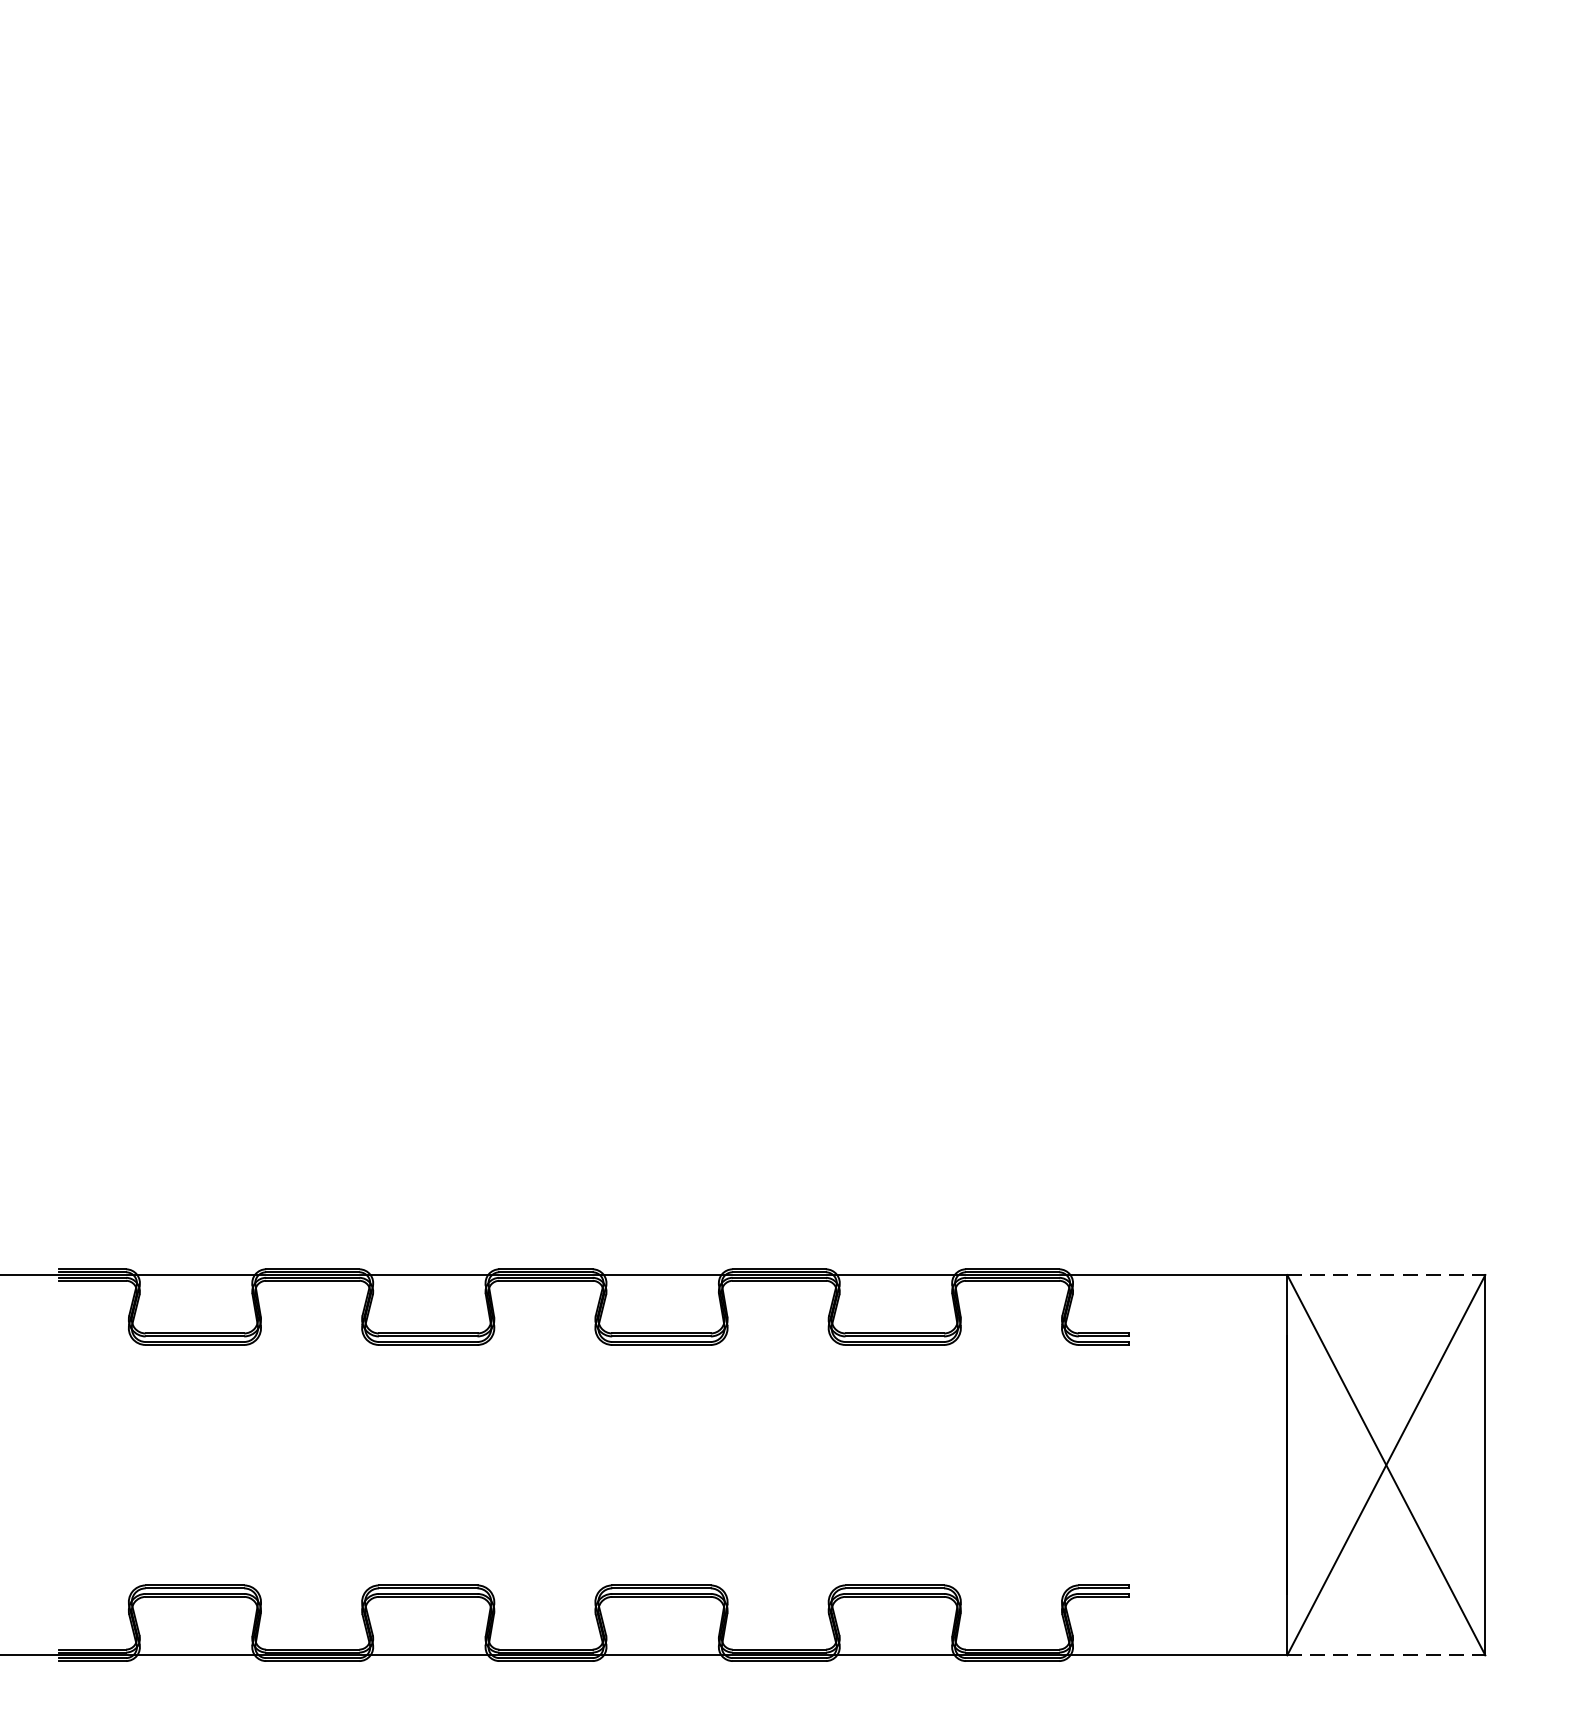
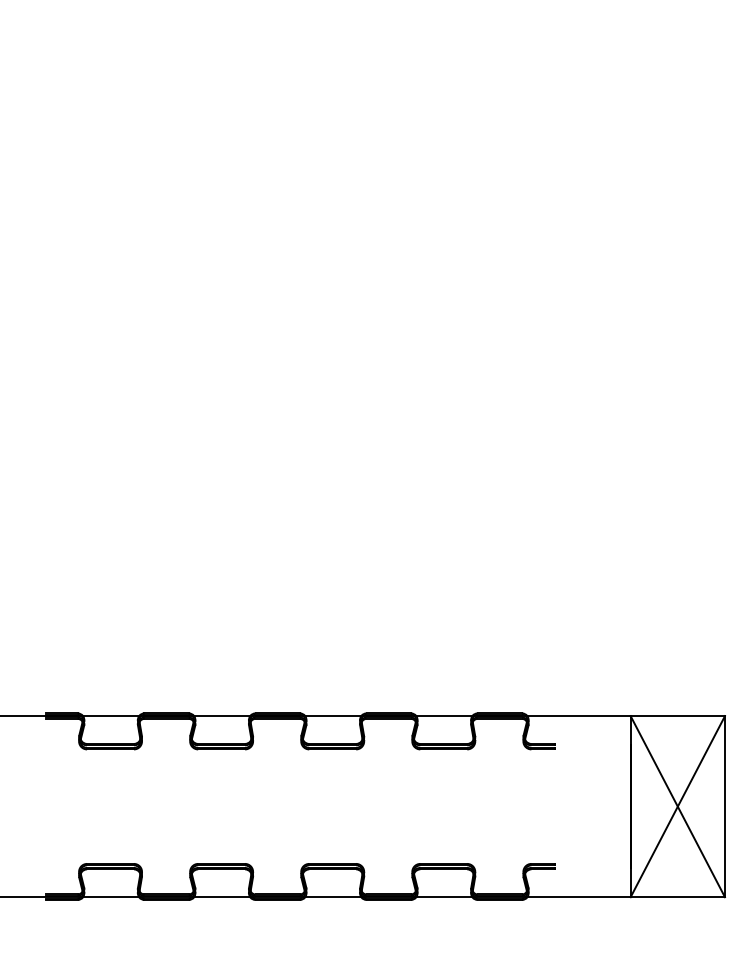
line: (1387, 1275) -> (678, 716), dashed -> solid
line: (1387, 1655) -> (678, 897), dashed -> solid

